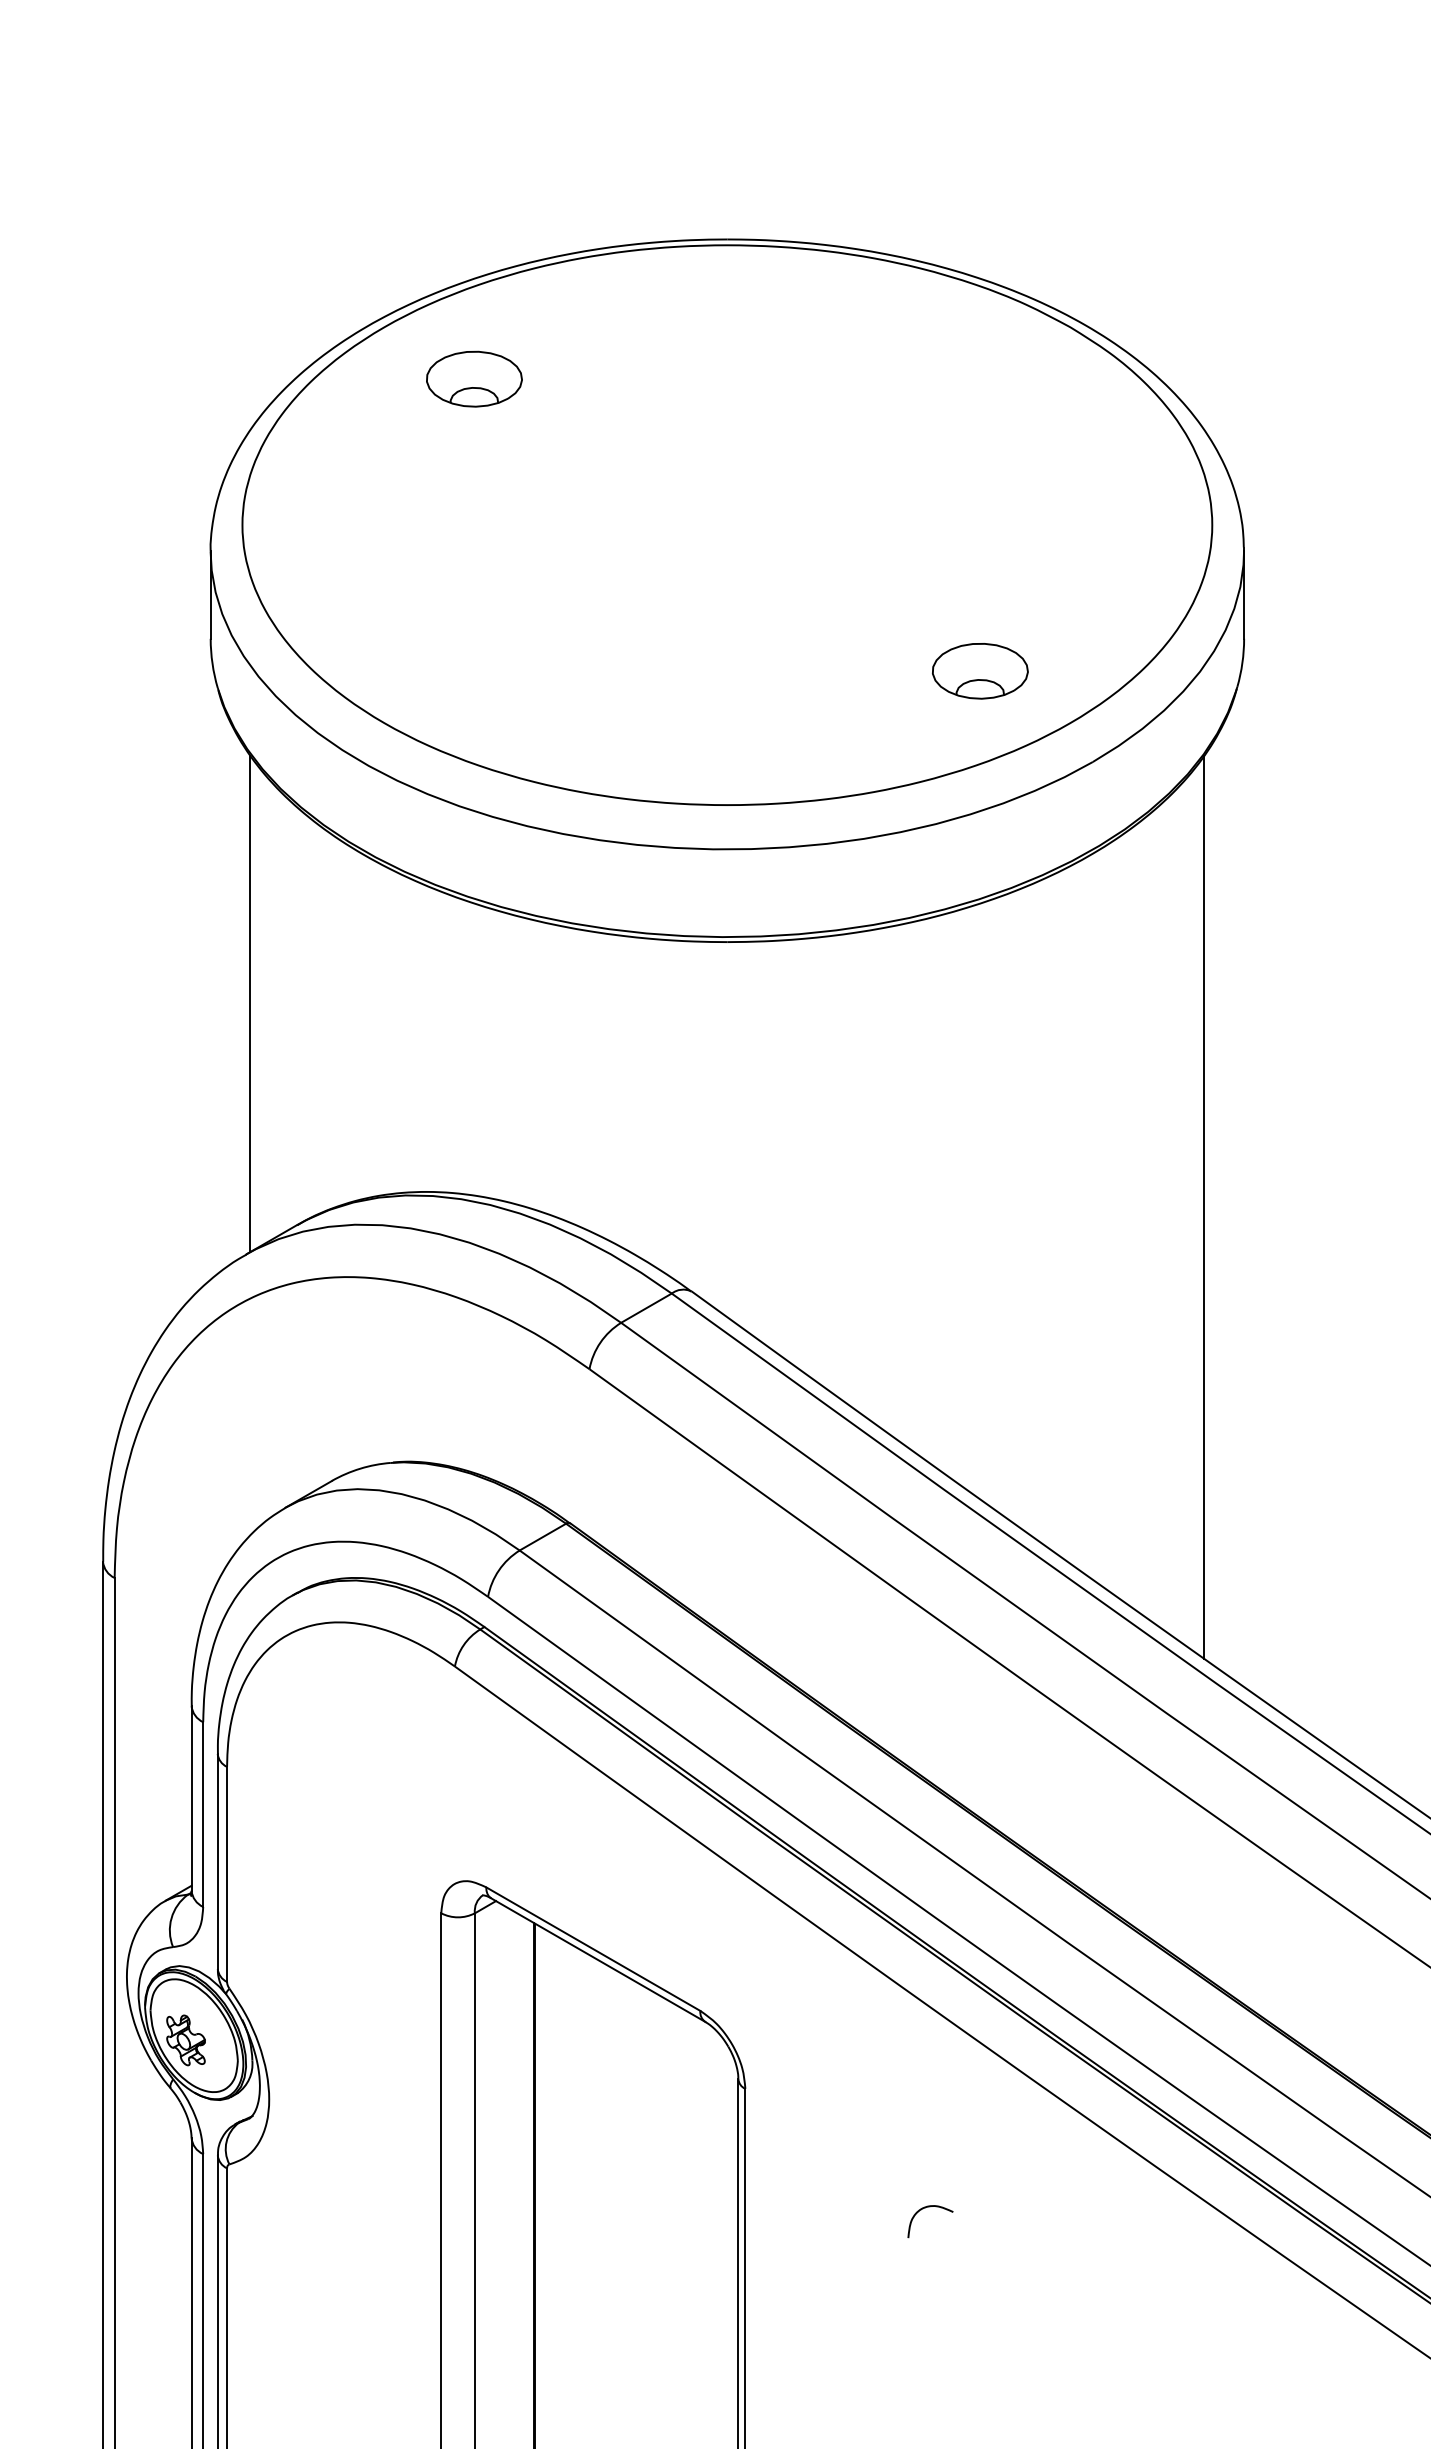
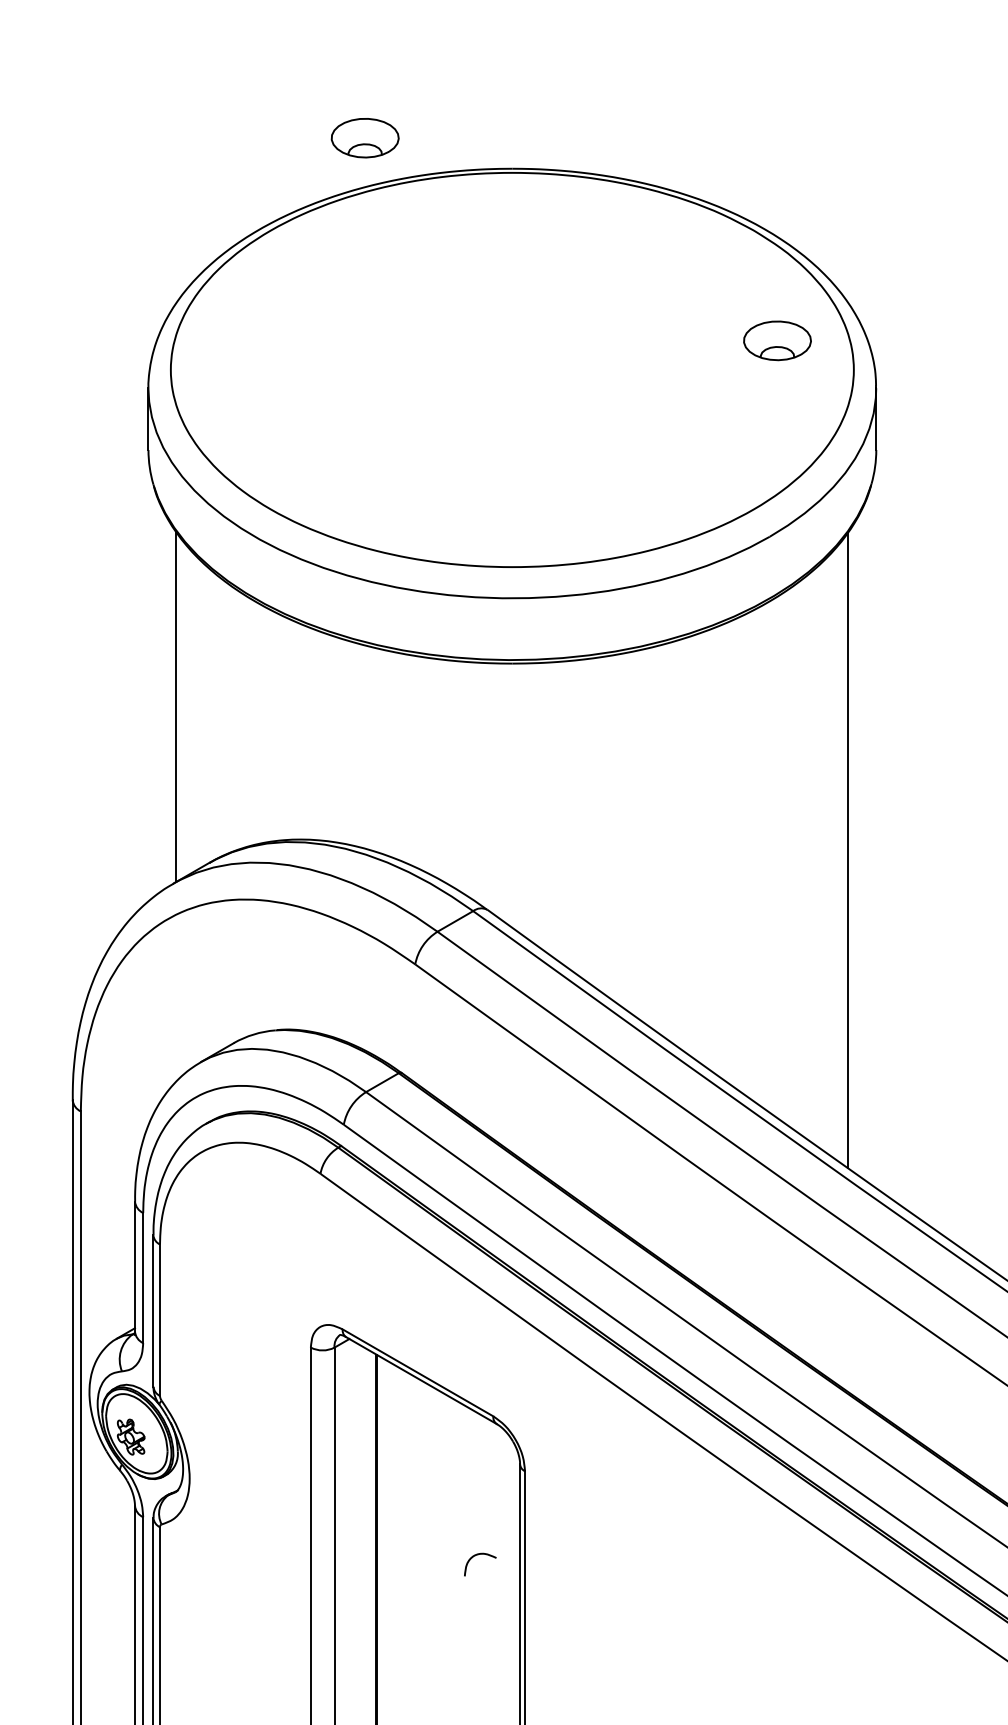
part: (473, 379) -> (364, 138), moved
part: (980, 670) -> (777, 340), moved
curve: (927, 2208) -> (478, 1555), moved

